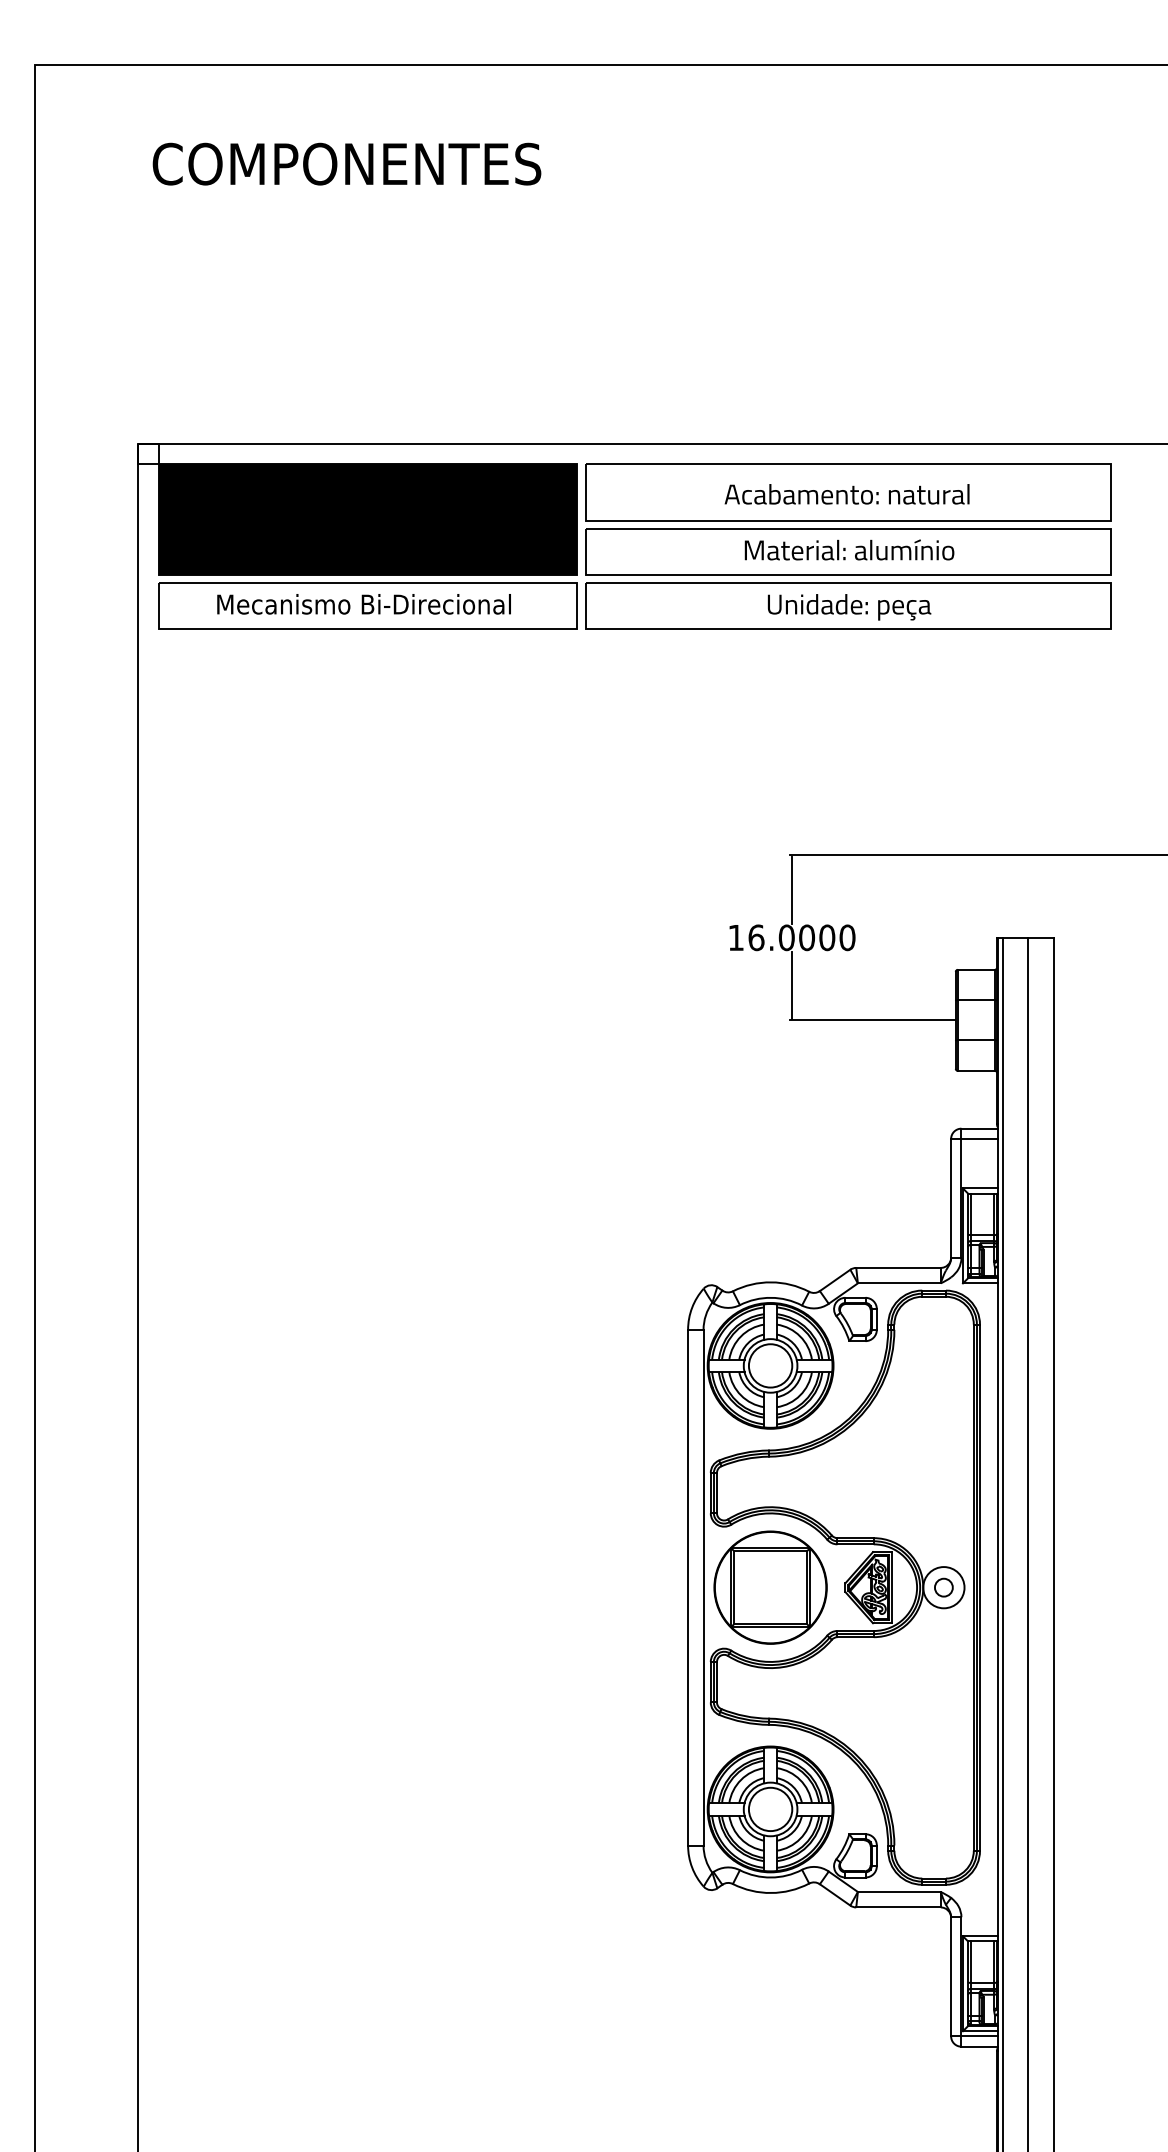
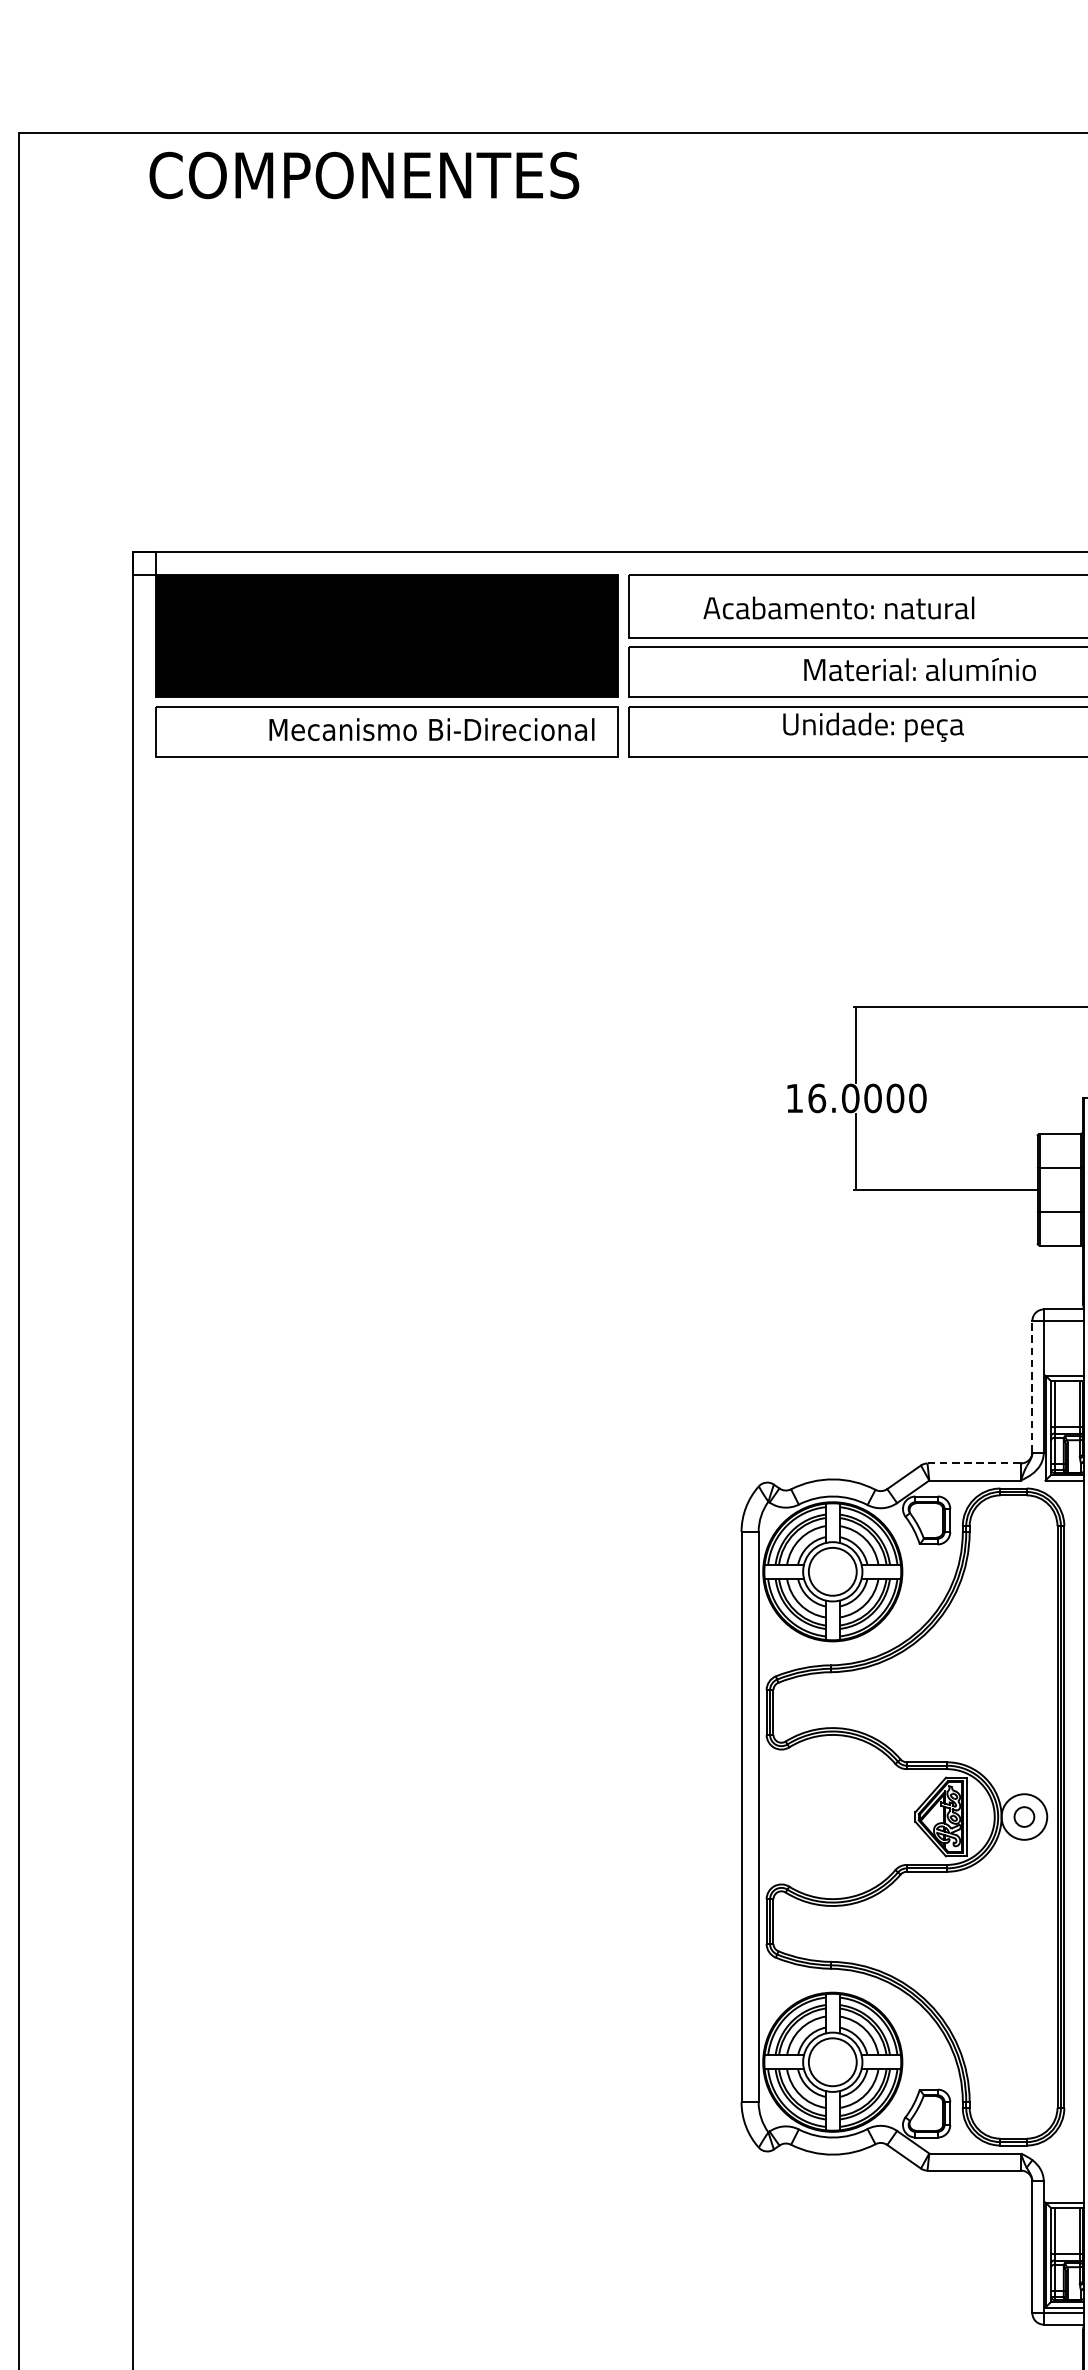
text: (346, 163) -> (363, 174), moved
text: (846, 494) -> (838, 608), moved
text: (363, 604) -> (431, 729), moved
text: (849, 607) -> (873, 727), moved
line: (951, 1198) -> (1032, 1386), solid -> dashed
line: (899, 1267) -> (975, 1462), solid -> dashed
part: (770, 1587) -> (832, 1816), removed

